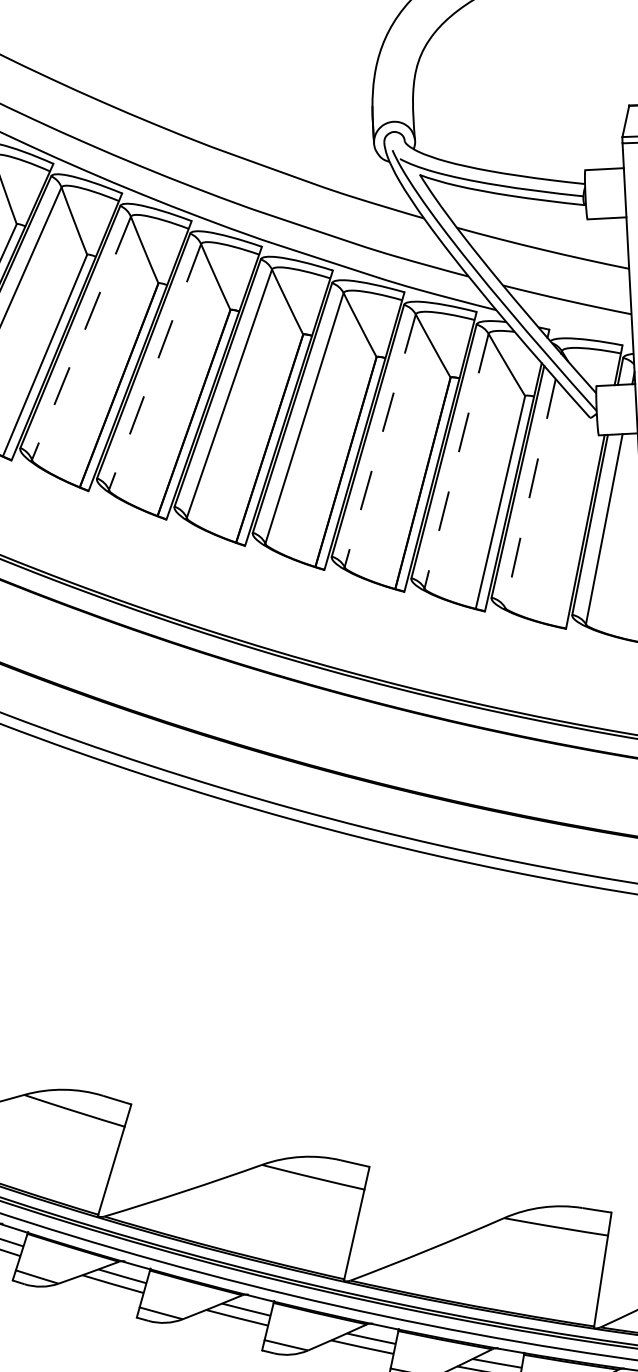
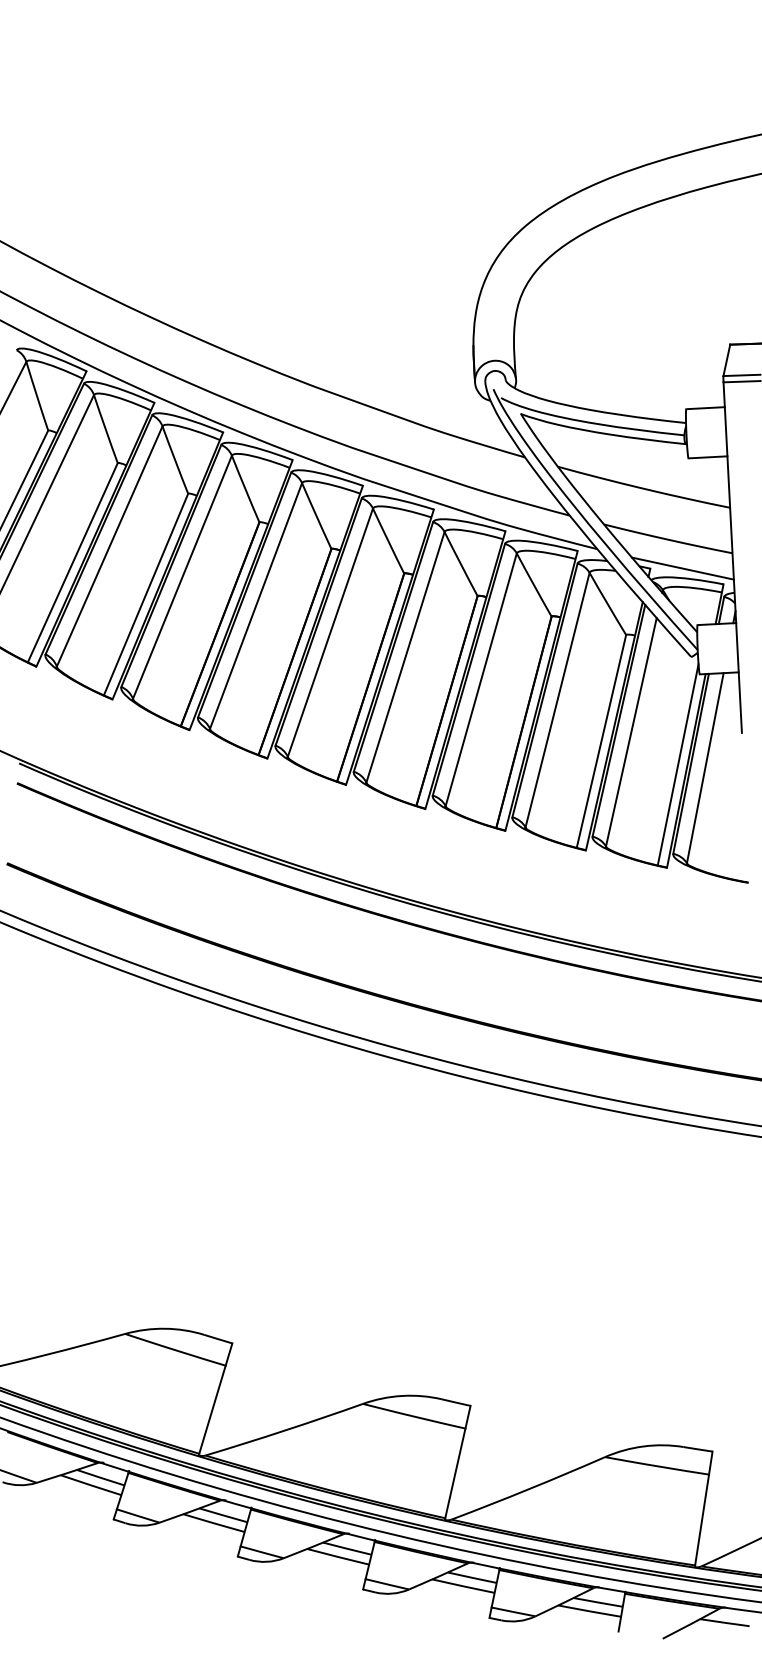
line: (581, 329) -> (682, 568), added
line: (81, 338) -> (182, 577), dashed -> solid
line: (154, 367) -> (255, 606), dashed -> solid
line: (380, 441) -> (481, 680), dashed -> solid
line: (456, 461) -> (557, 700), dashed -> solid
line: (530, 493) -> (631, 732), dashed -> solid
line: (576, 525) -> (677, 764), added

